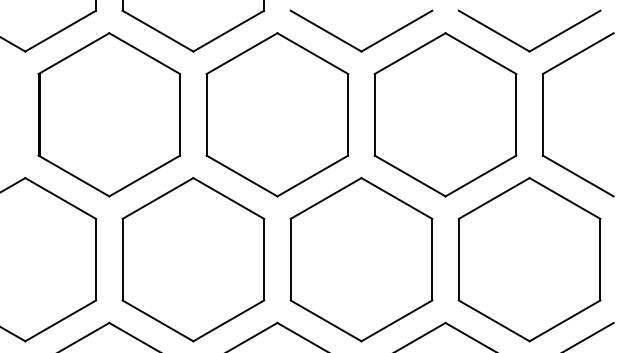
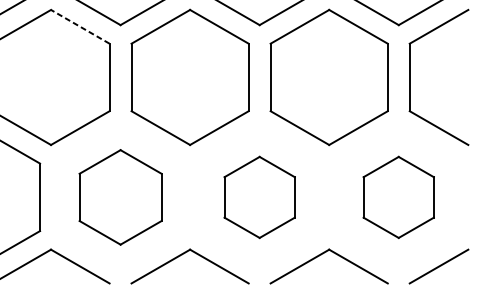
line: (144, 53) -> (80, 26), solid -> dashed
part: (193, 259) -> (120, 197), size x0.7
part: (361, 259) -> (259, 197), size x0.6
part: (529, 259) -> (398, 197), size x0.6

